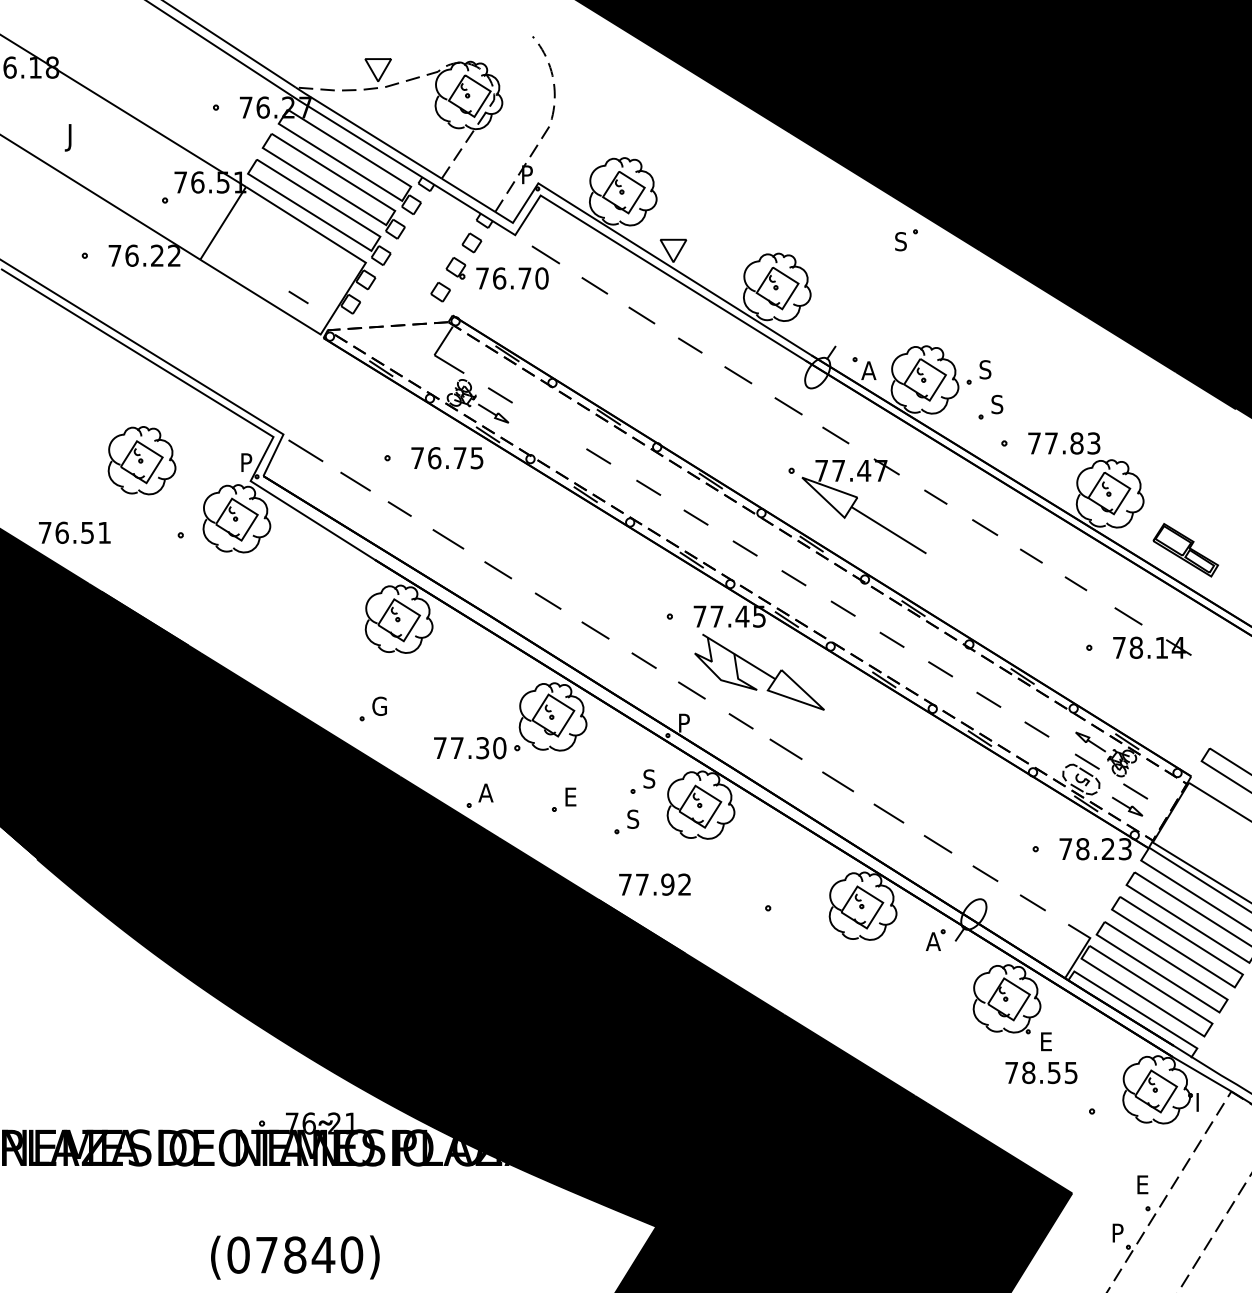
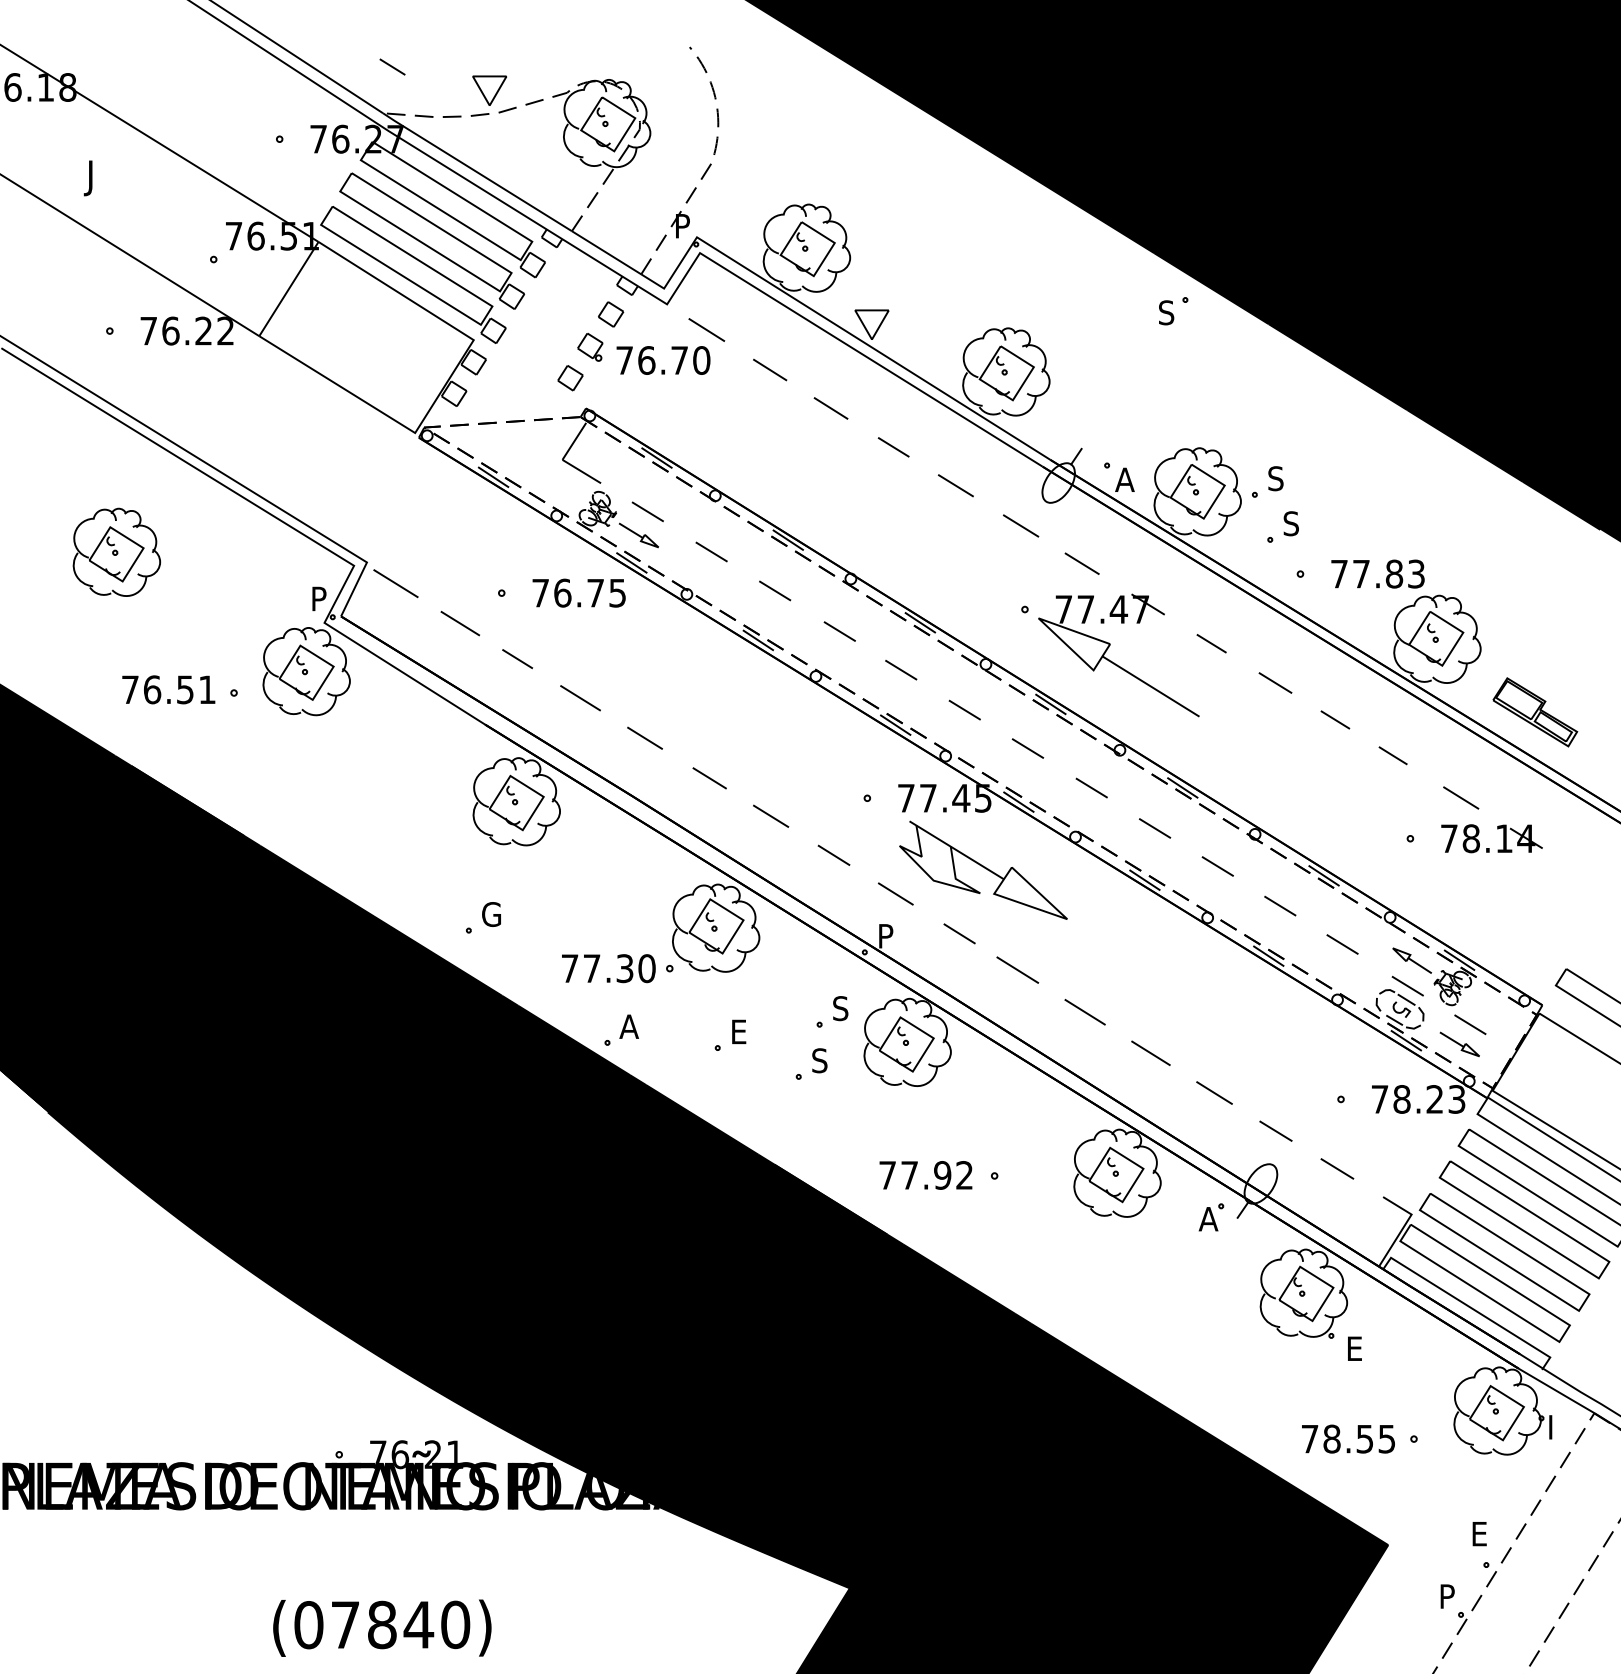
line: (298, 297) -> (392, 66), moved
line: (549, 426) -> (711, 551), added
part: (141, 459) -> (116, 551), moved
text: (74, 532) -> (168, 689), moved
text: (654, 884) -> (925, 1175), moved
text: (1041, 1072) -> (1348, 1438), moved

